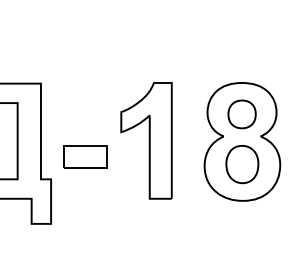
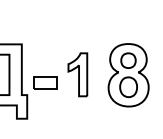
part: (145, 140) -> (77, 74), size x0.7

